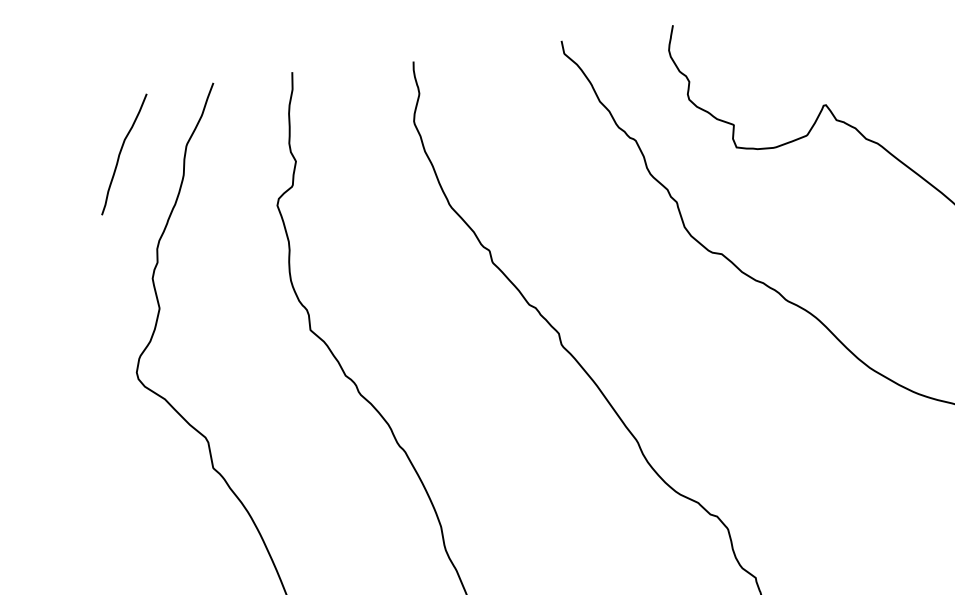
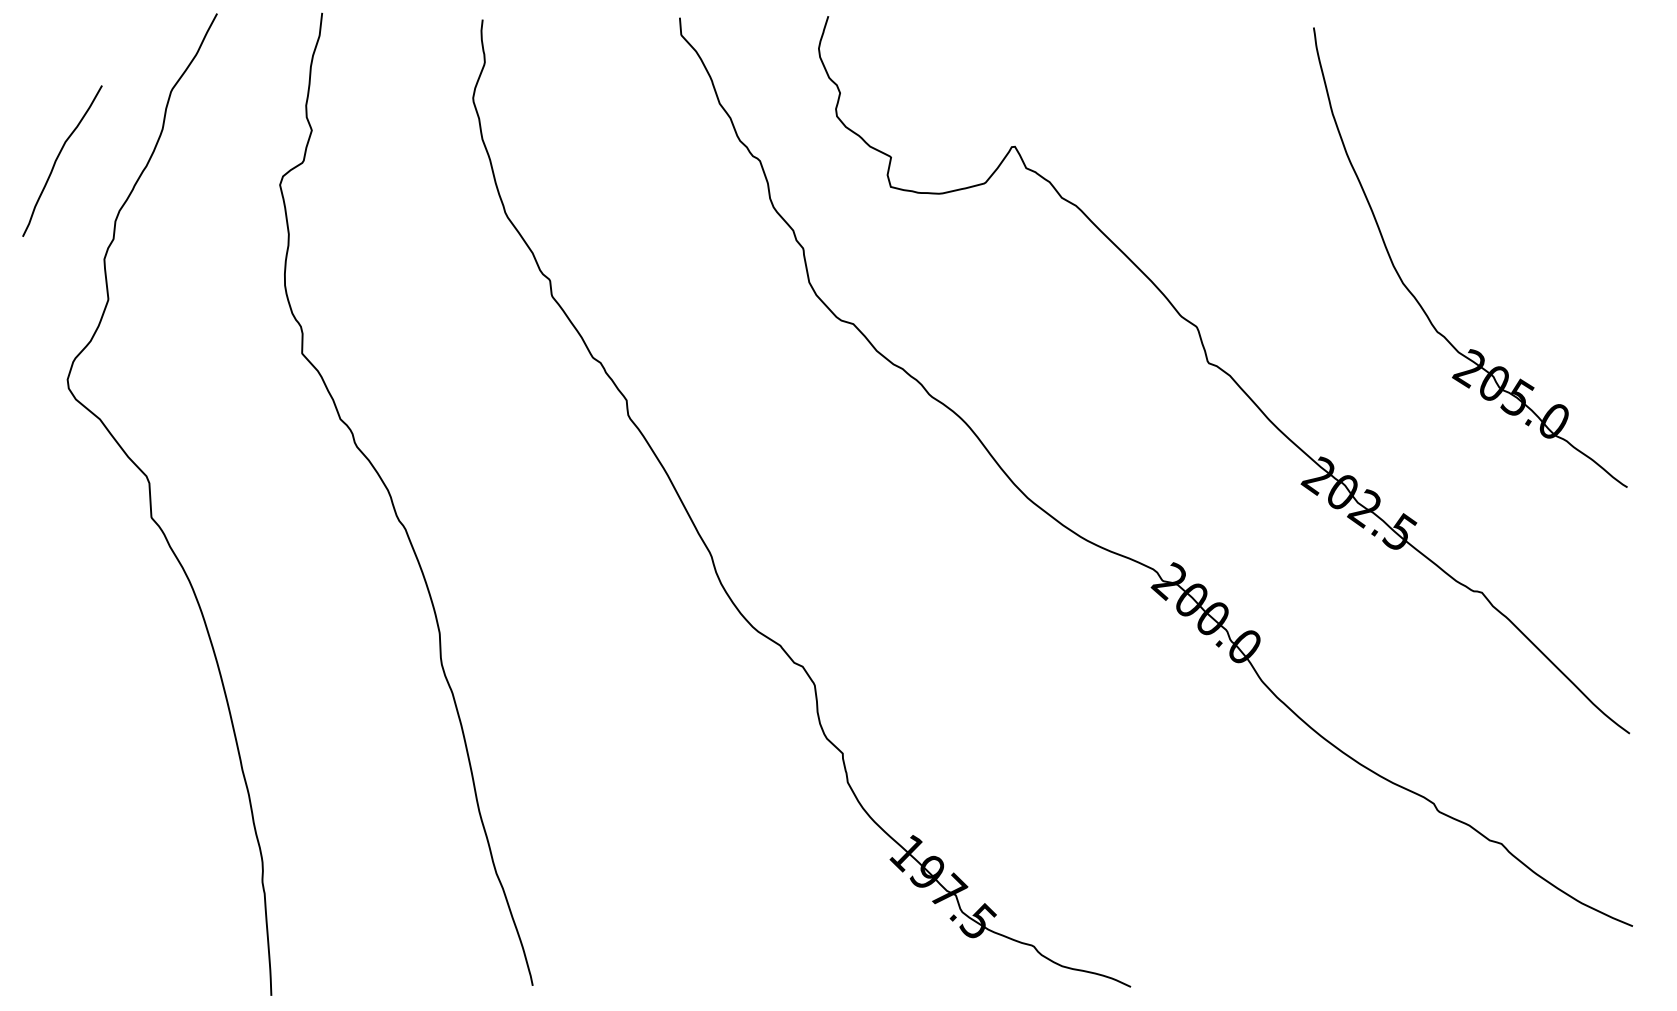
curve: (121, 151) -> (59, 156), moved

